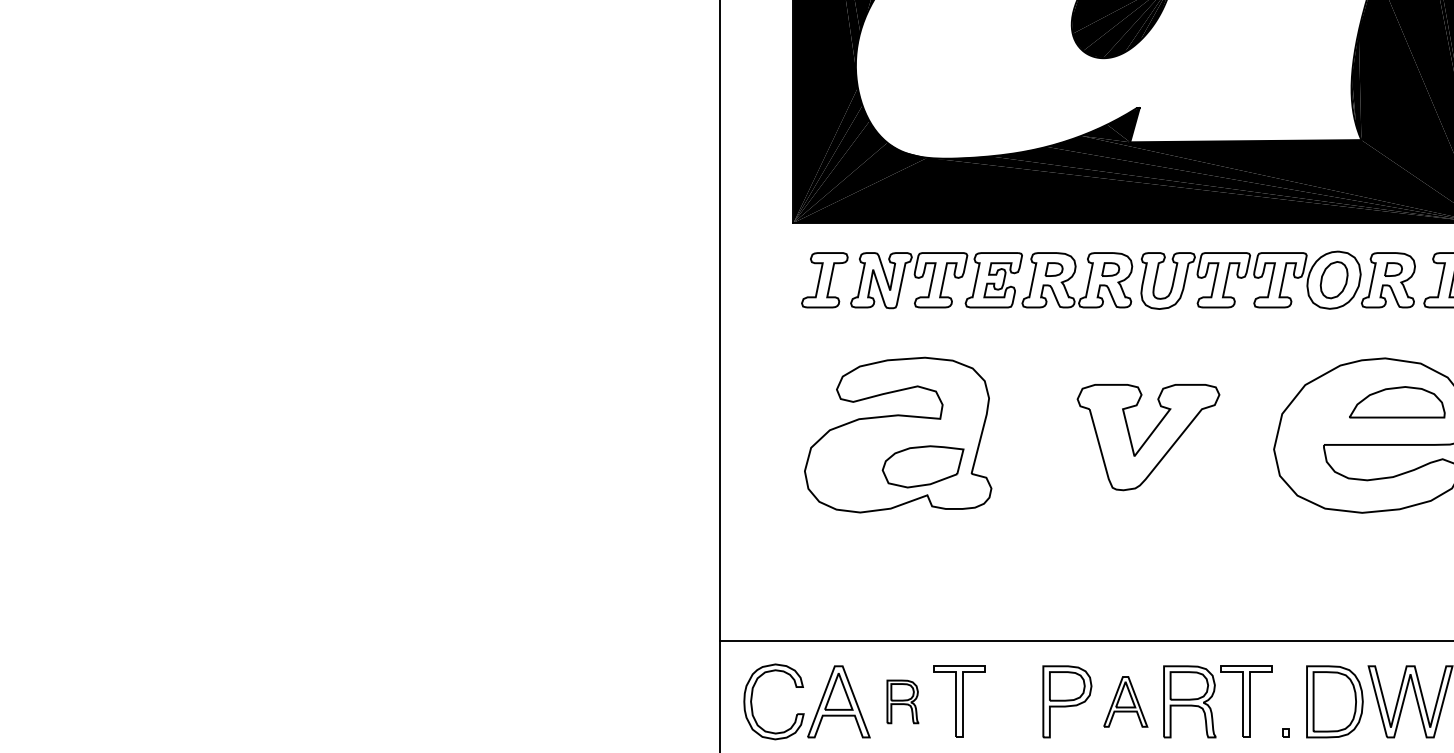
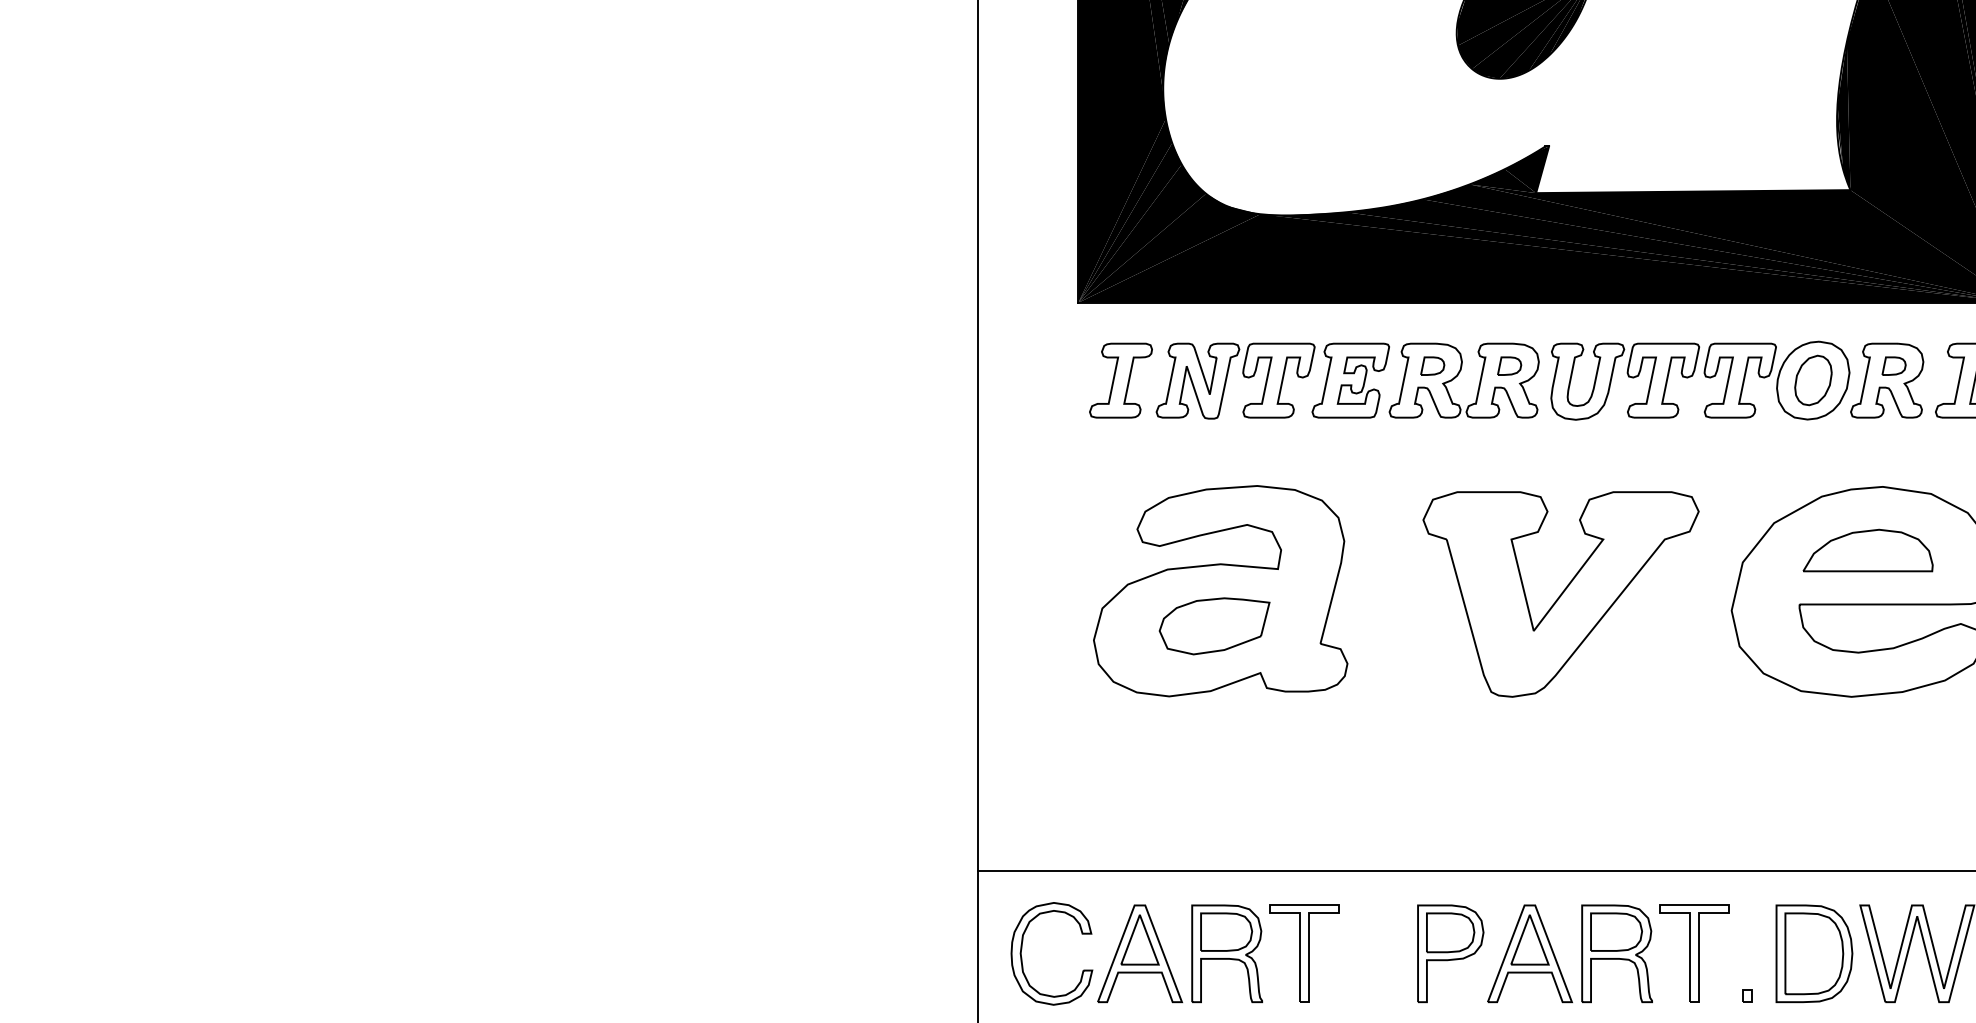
part: (1396, 402) -> (1867, 550), moved
part: (1148, 437) -> (1560, 594), size x1.43
part: (923, 466) -> (1214, 626), moved
part: (902, 701) -> (1226, 953), size x1.67
part: (1125, 701) -> (1529, 953), size x1.43

